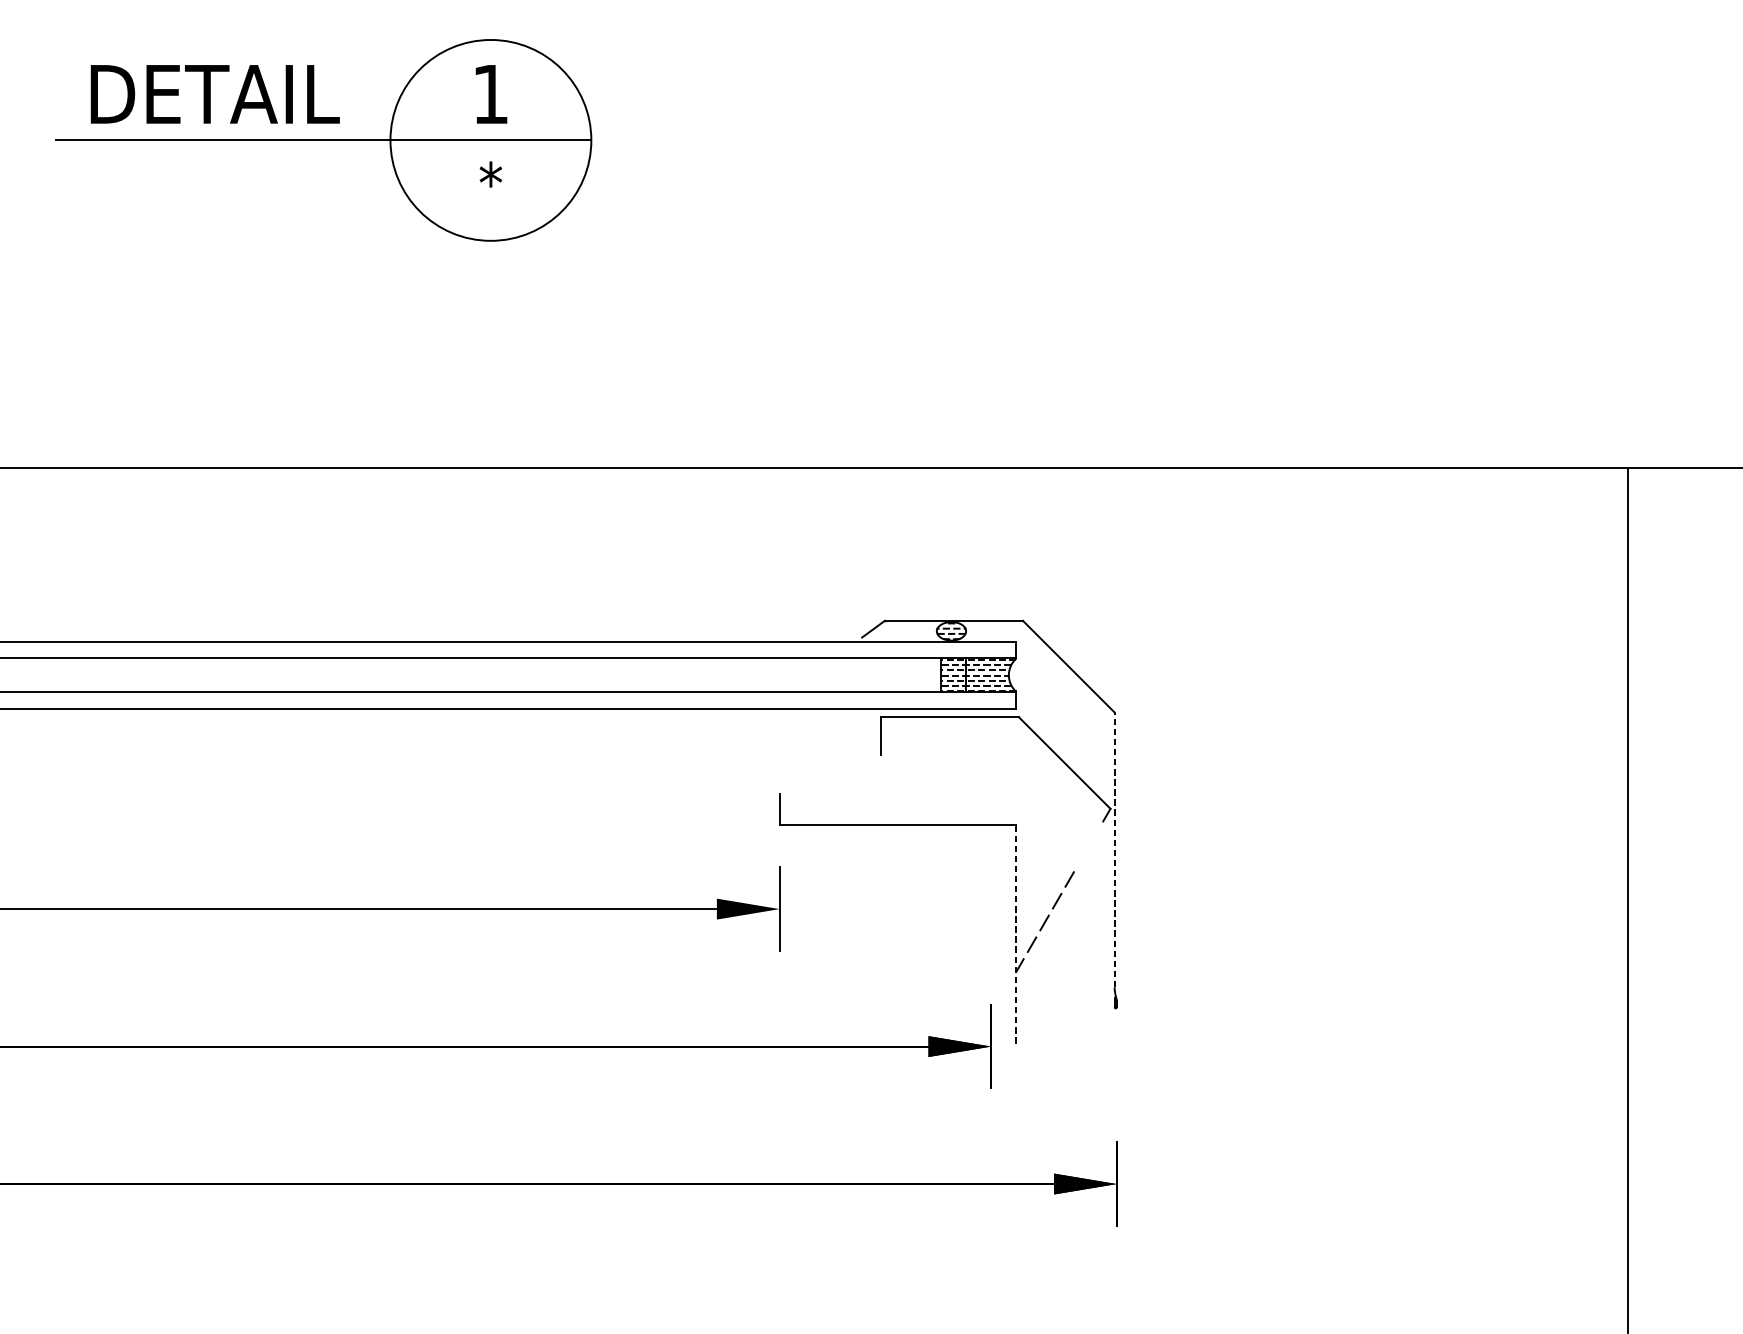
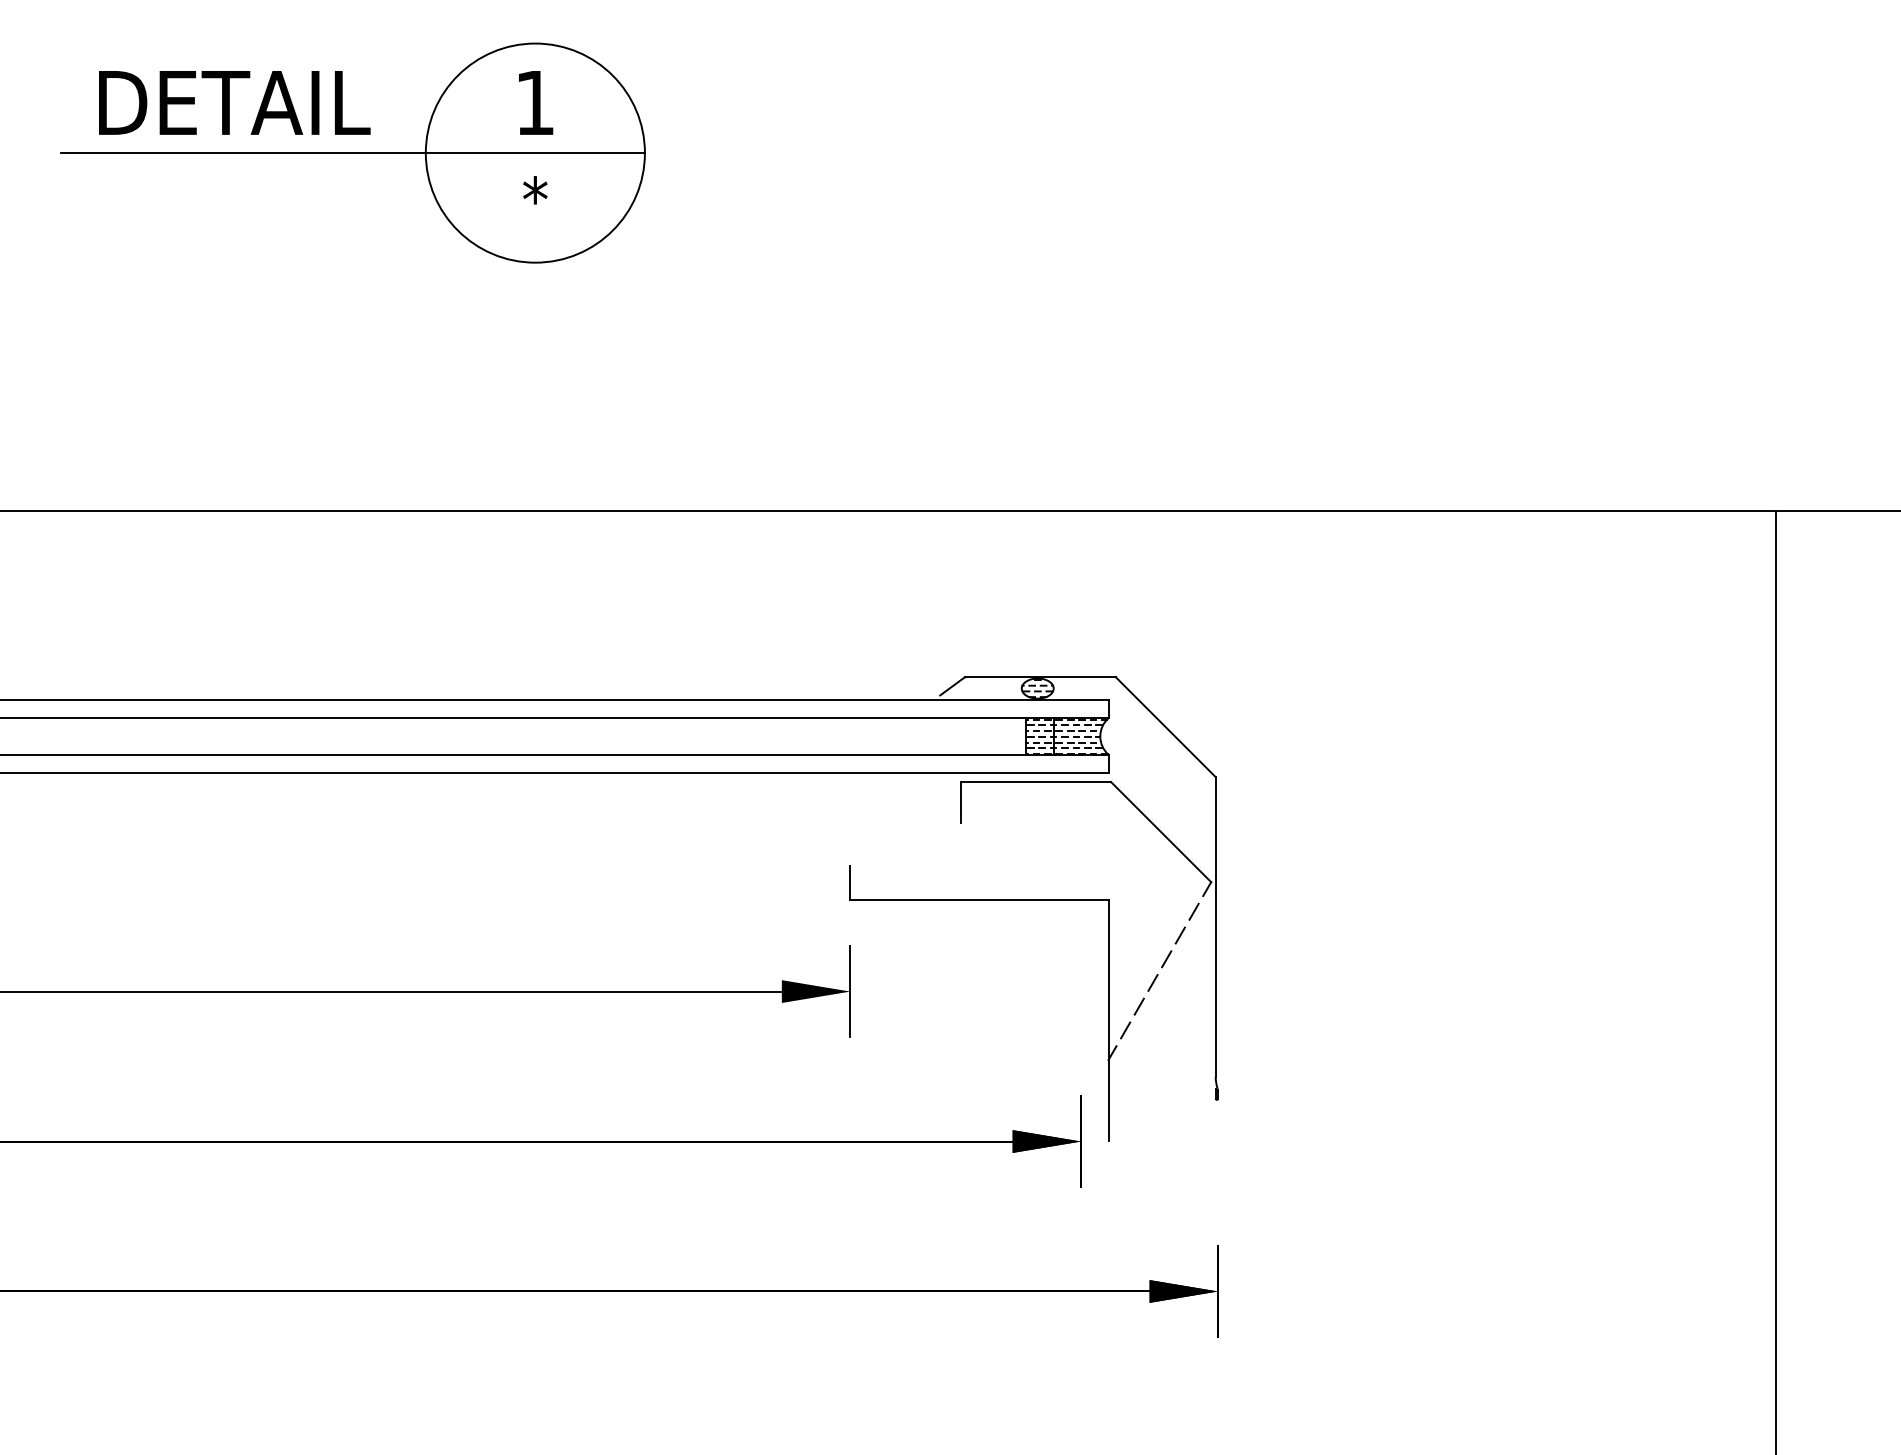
line: (1086, 849) -> (1185, 926), added
line: (1114, 850) -> (1215, 927), dashed -> solid
line: (1016, 936) -> (1108, 1021), dashed -> solid

